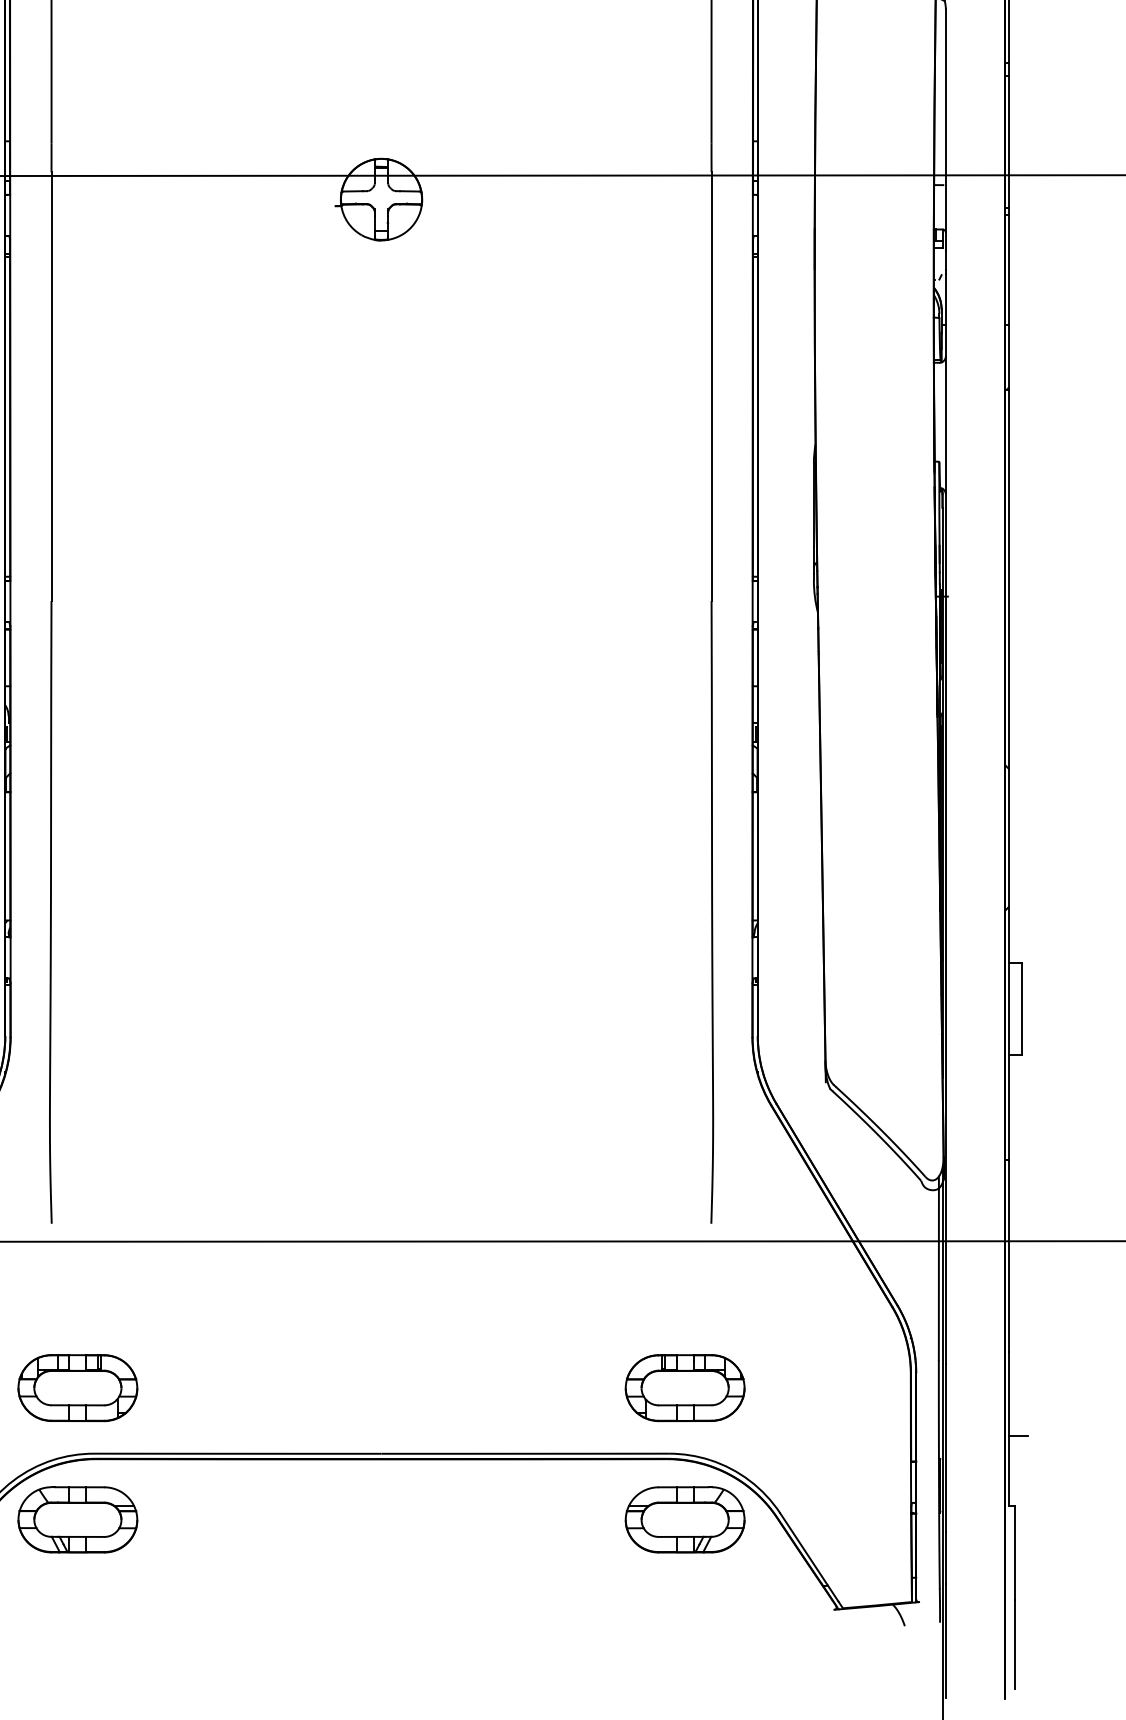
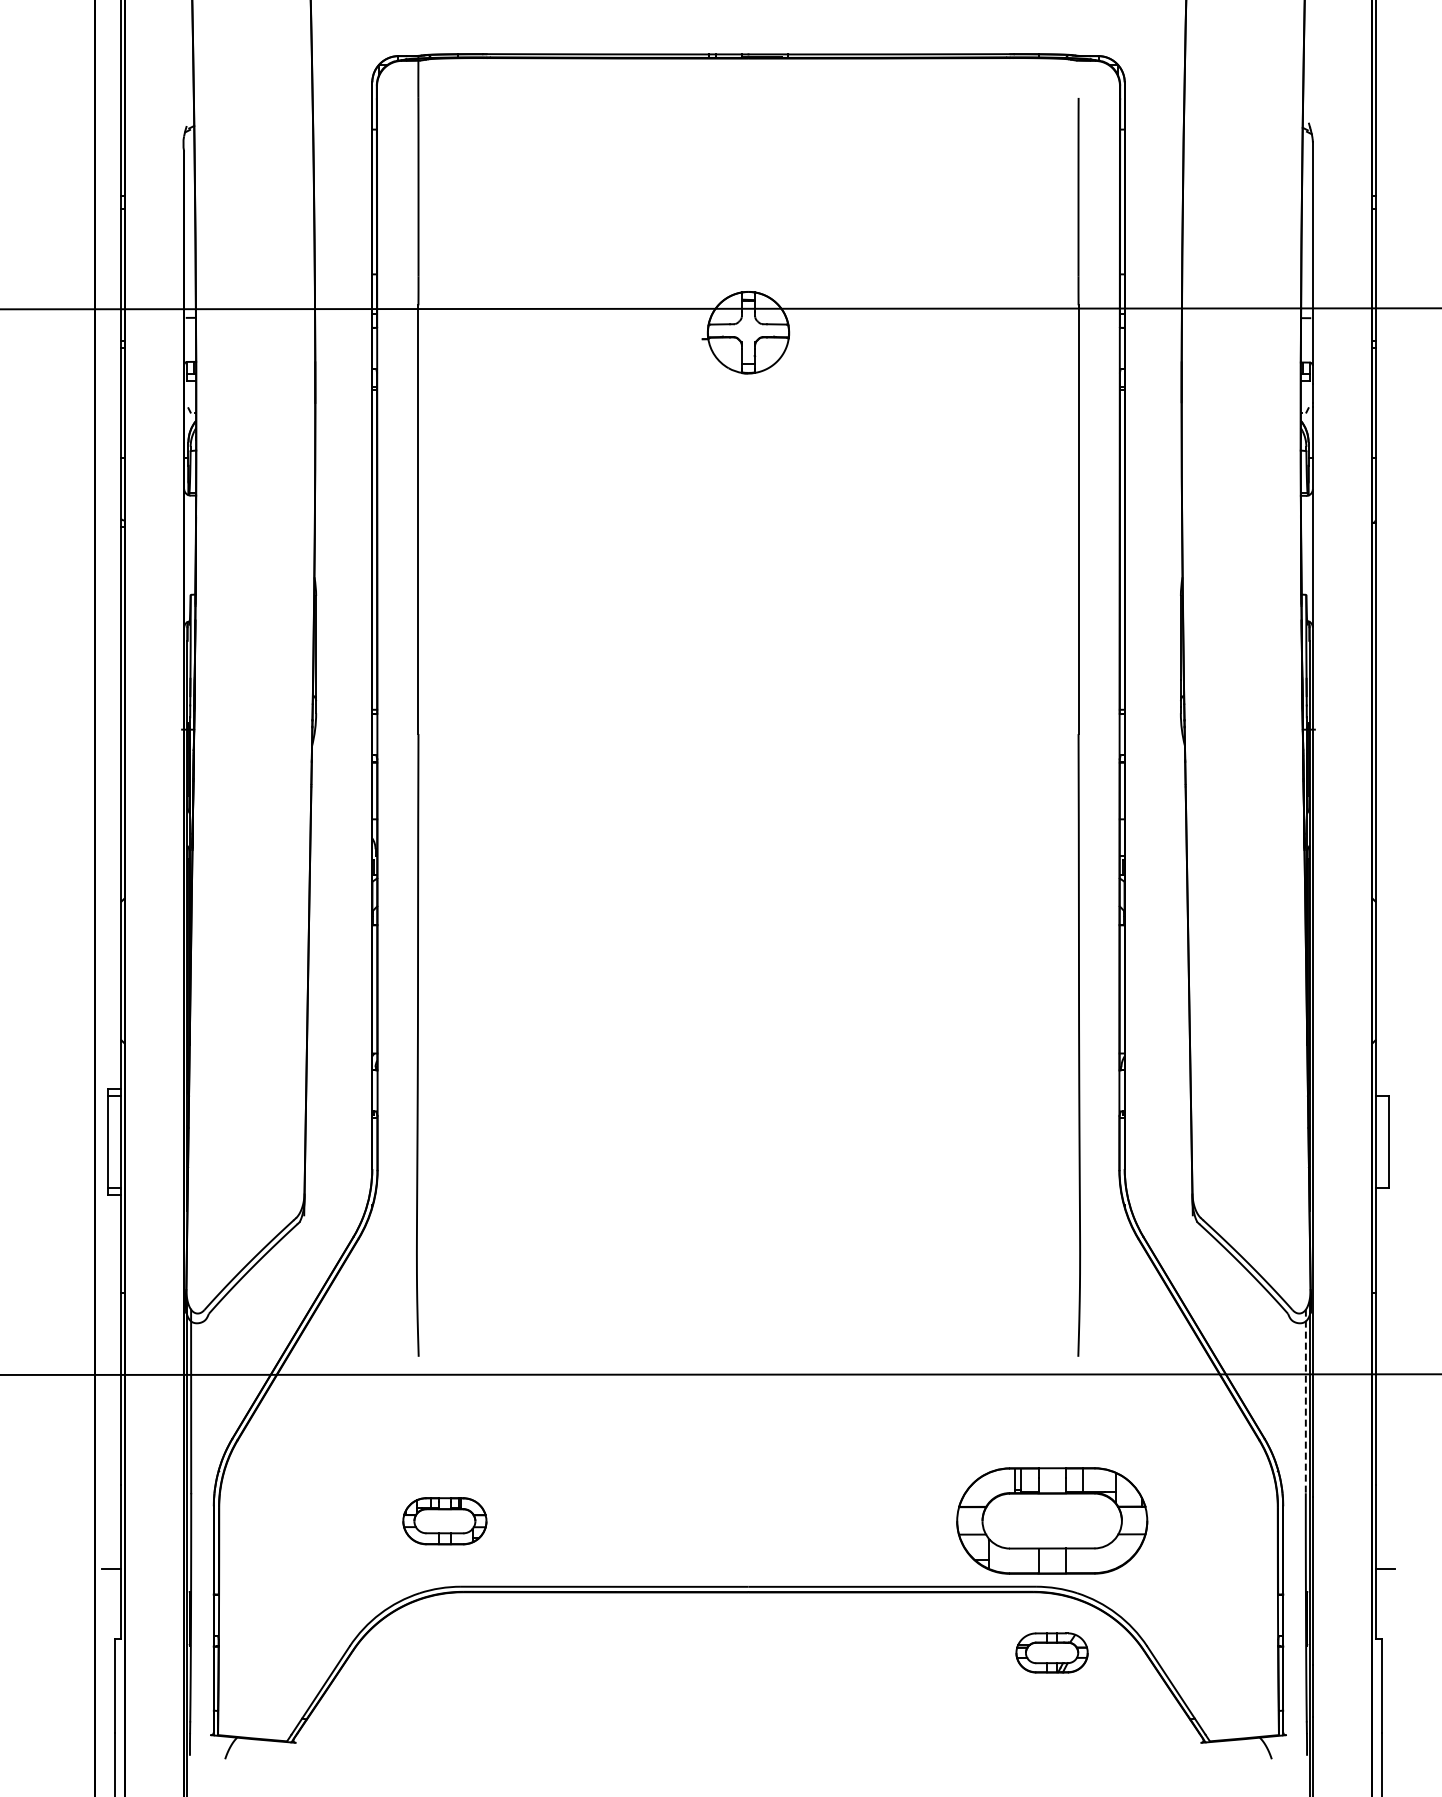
line: (938, 1268) -> (1305, 1401), solid -> dashed
part: (77, 1388) -> (444, 1521), size x0.7
part: (684, 1388) -> (1051, 1521), size x1.6
part: (77, 1519) -> (444, 1652), removed
part: (684, 1519) -> (1051, 1652), size x0.6

